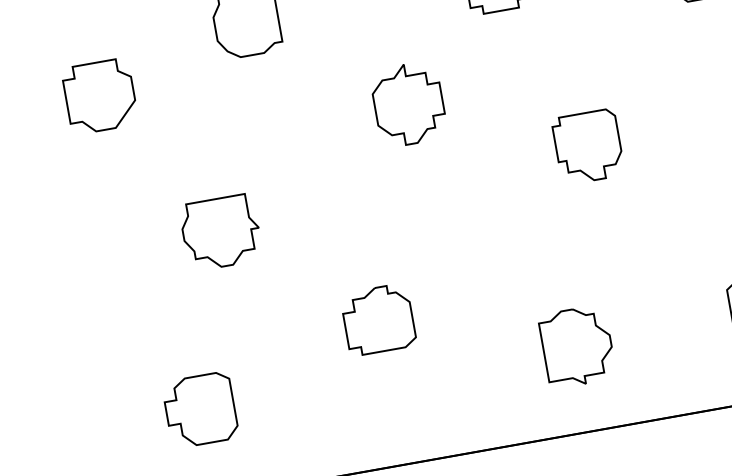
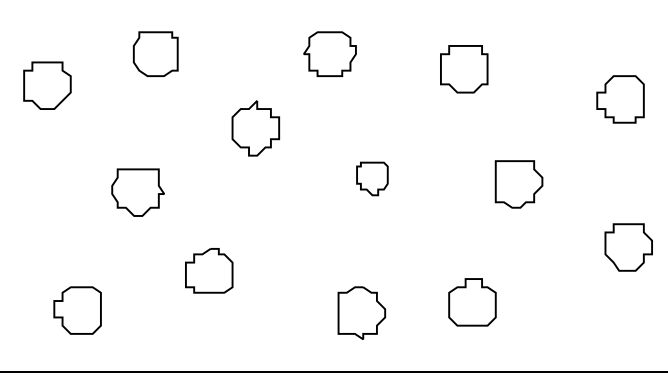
part: (588, 146) -> (372, 178), size x0.7
part: (220, 232) -> (137, 192), moved
part: (576, 345) -> (361, 312), moved

